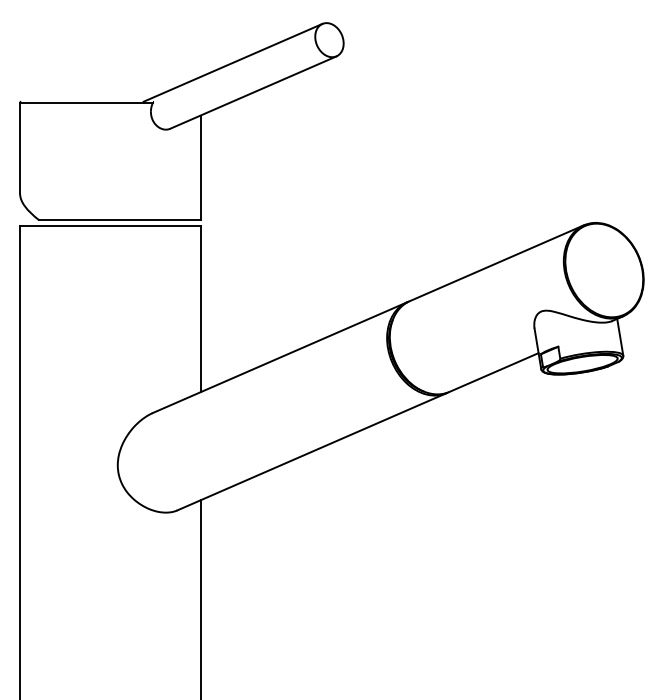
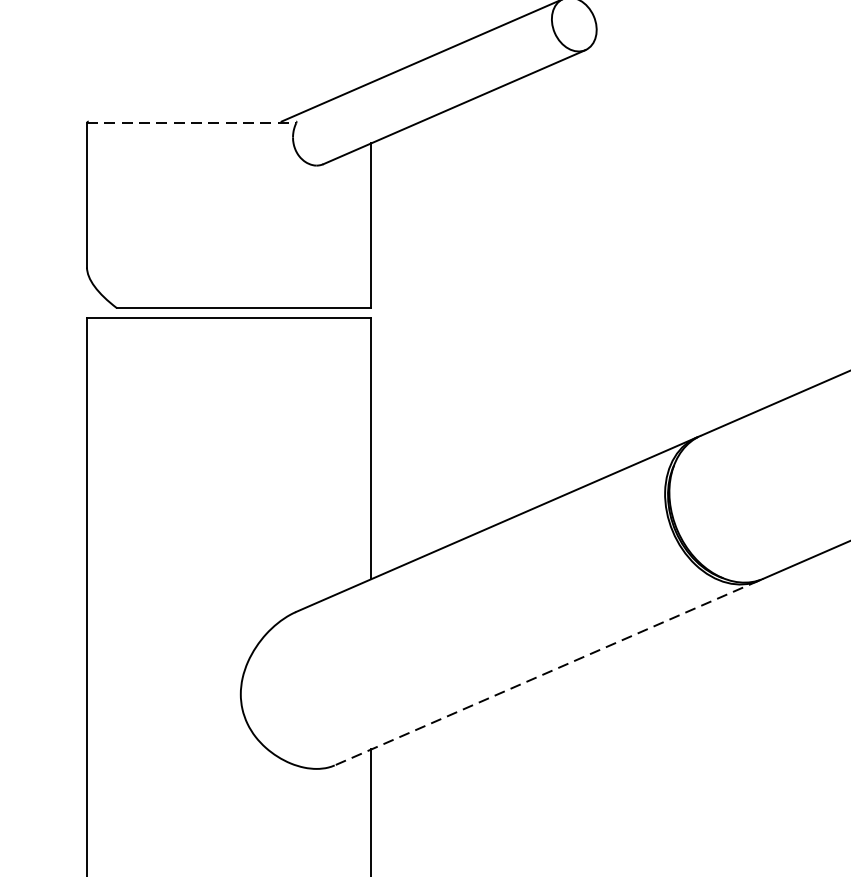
line: (87, 102) -> (193, 122), solid -> dashed
line: (312, 451) -> (547, 672), solid -> dashed

